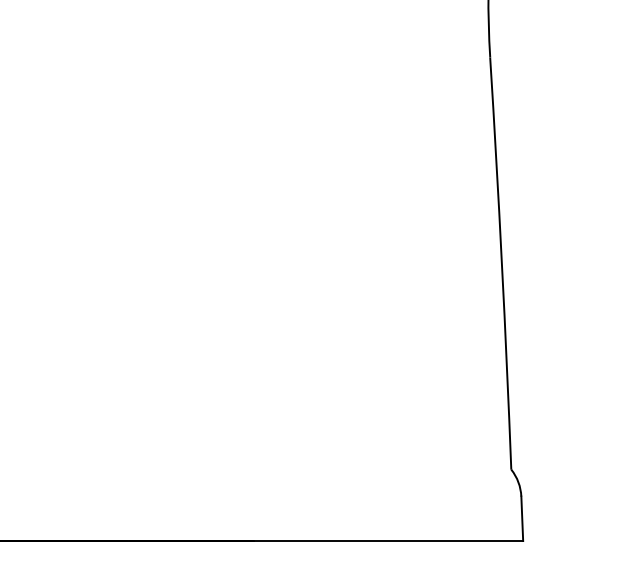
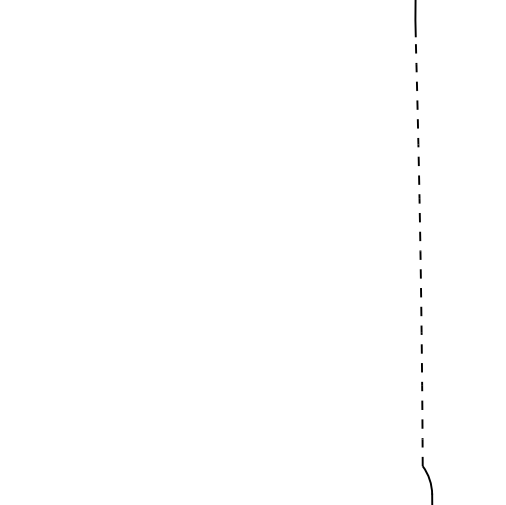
arc: (501, 263) -> (420, 251), solid -> dashed

